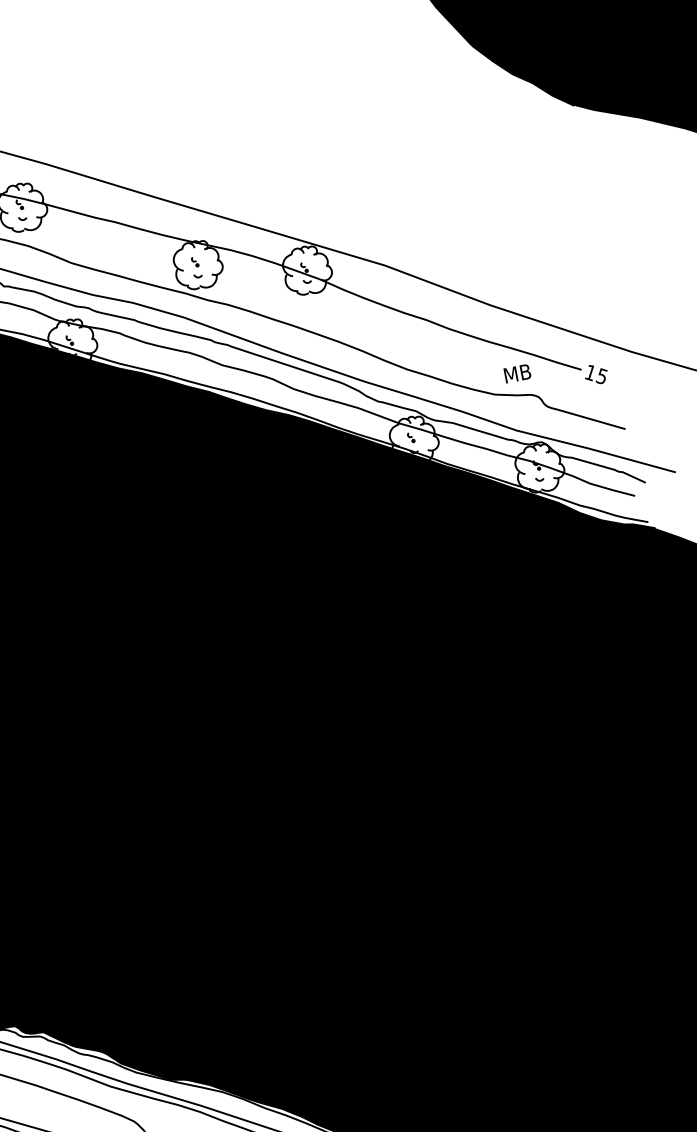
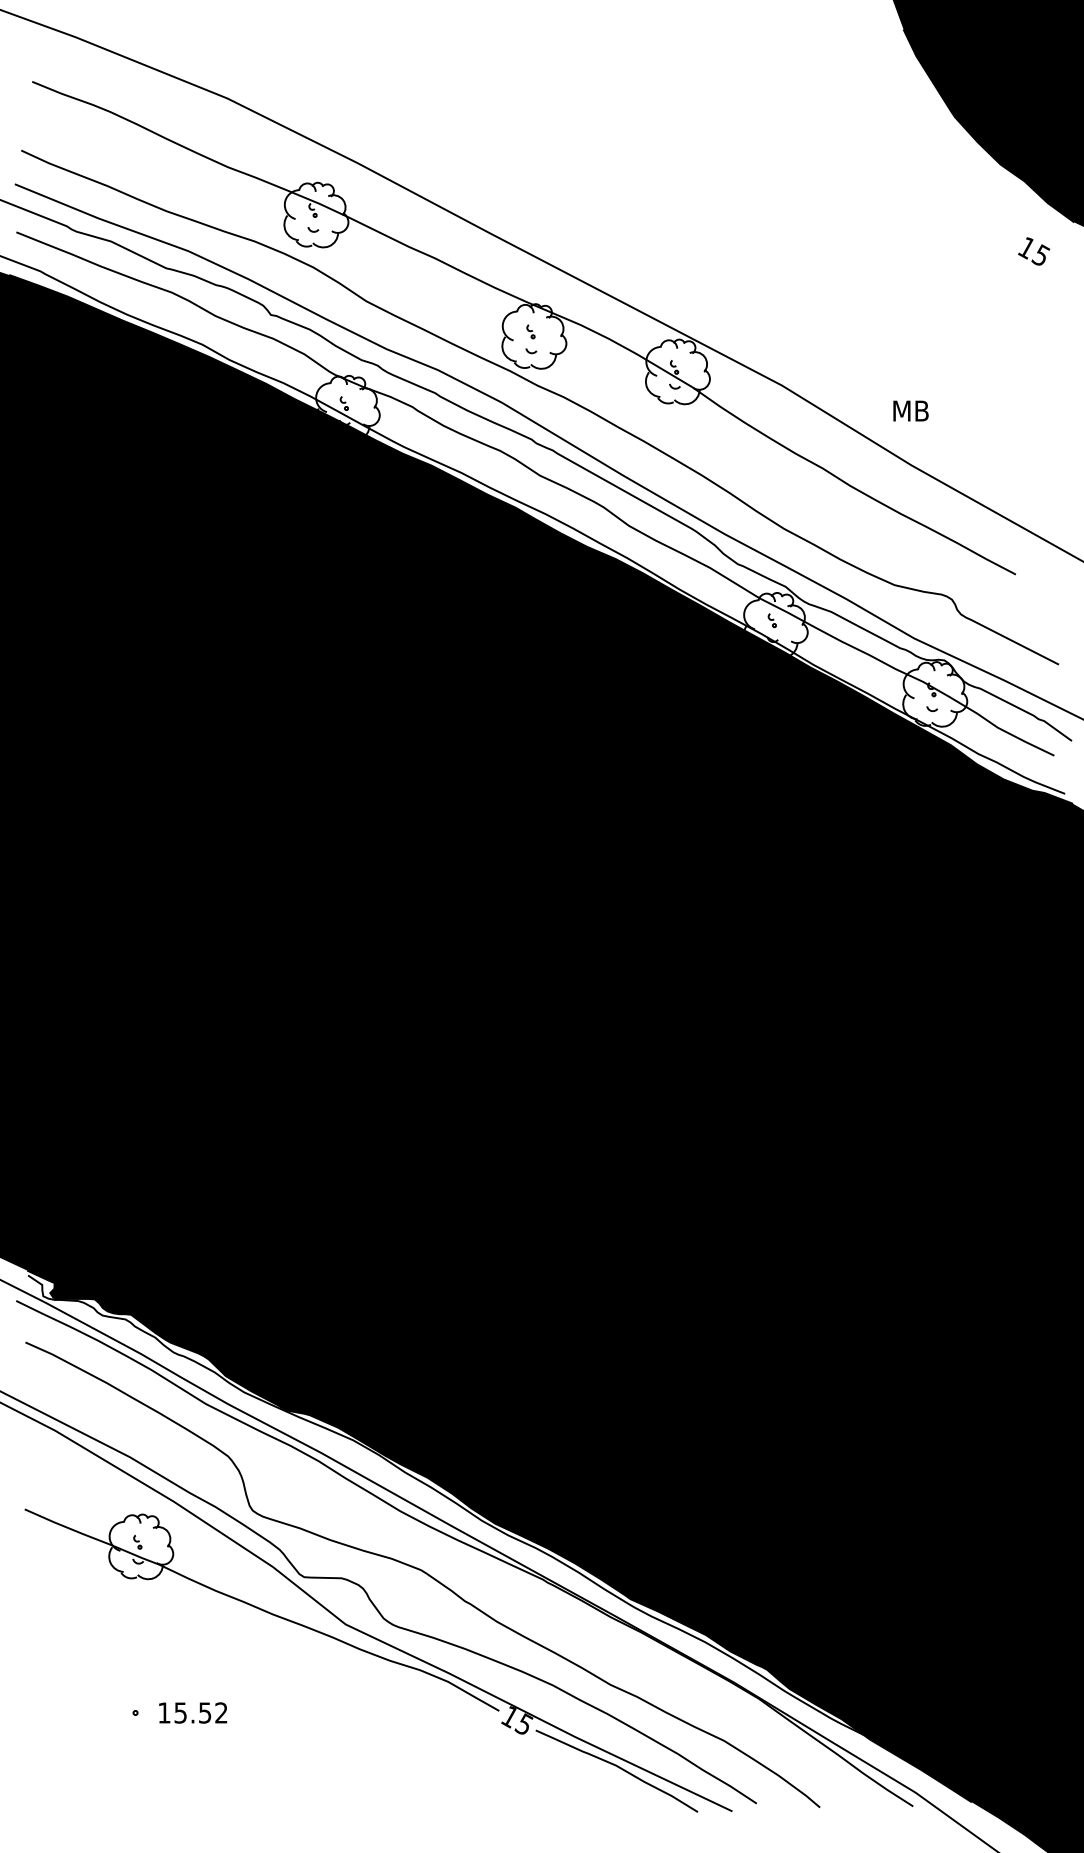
text: (517, 373) -> (910, 410), moved
text: (596, 374) -> (1034, 251), moved

